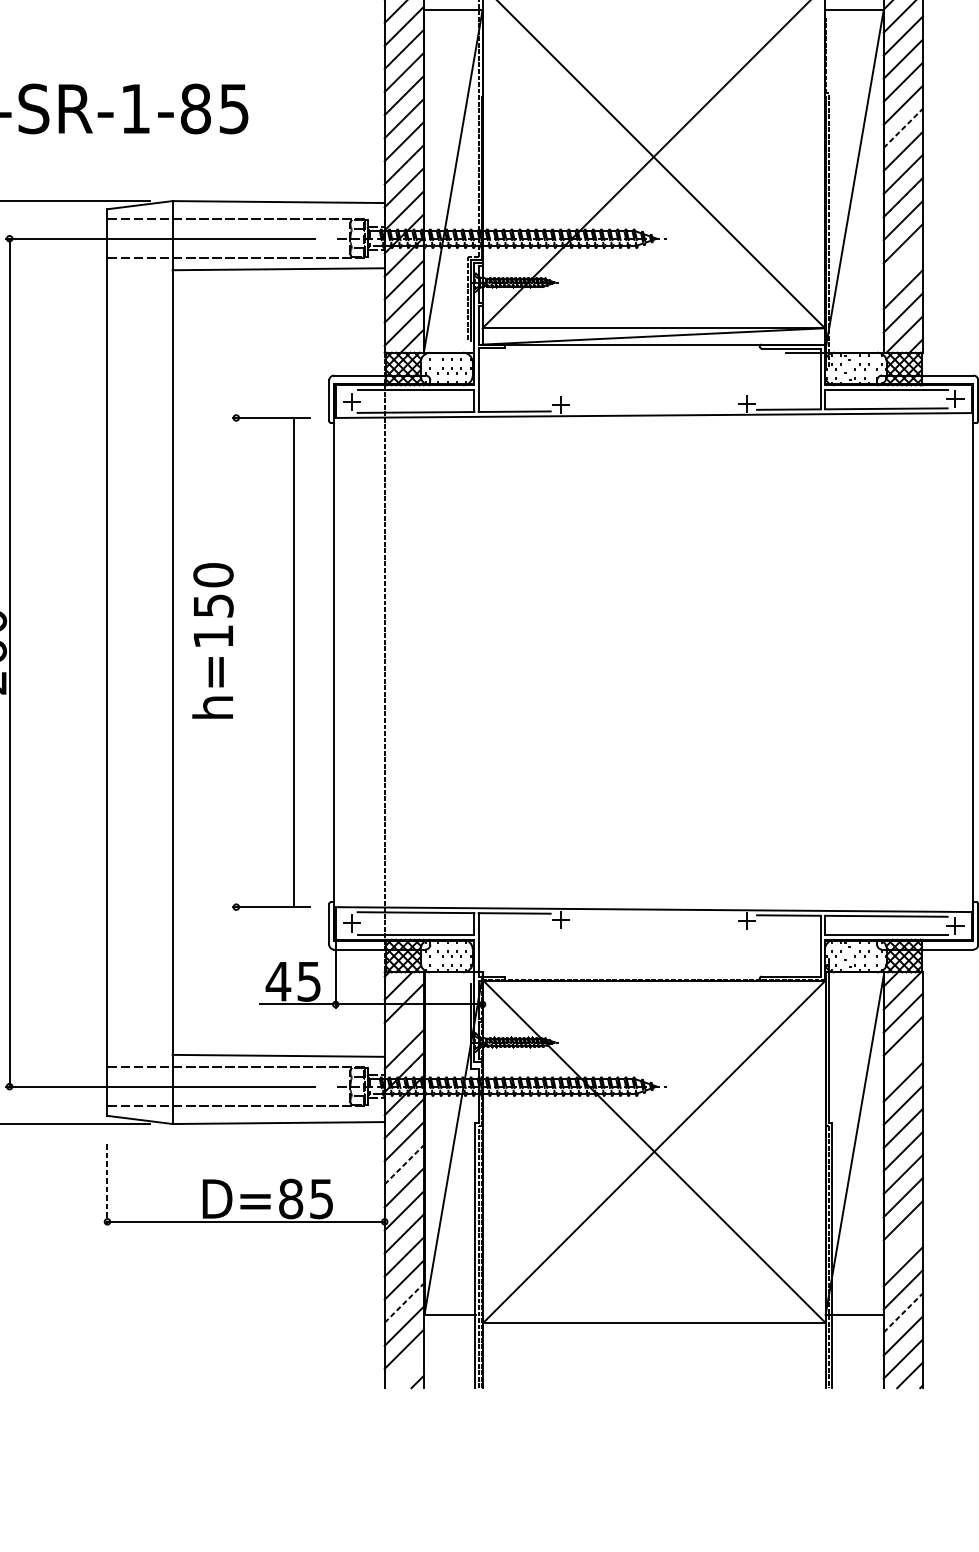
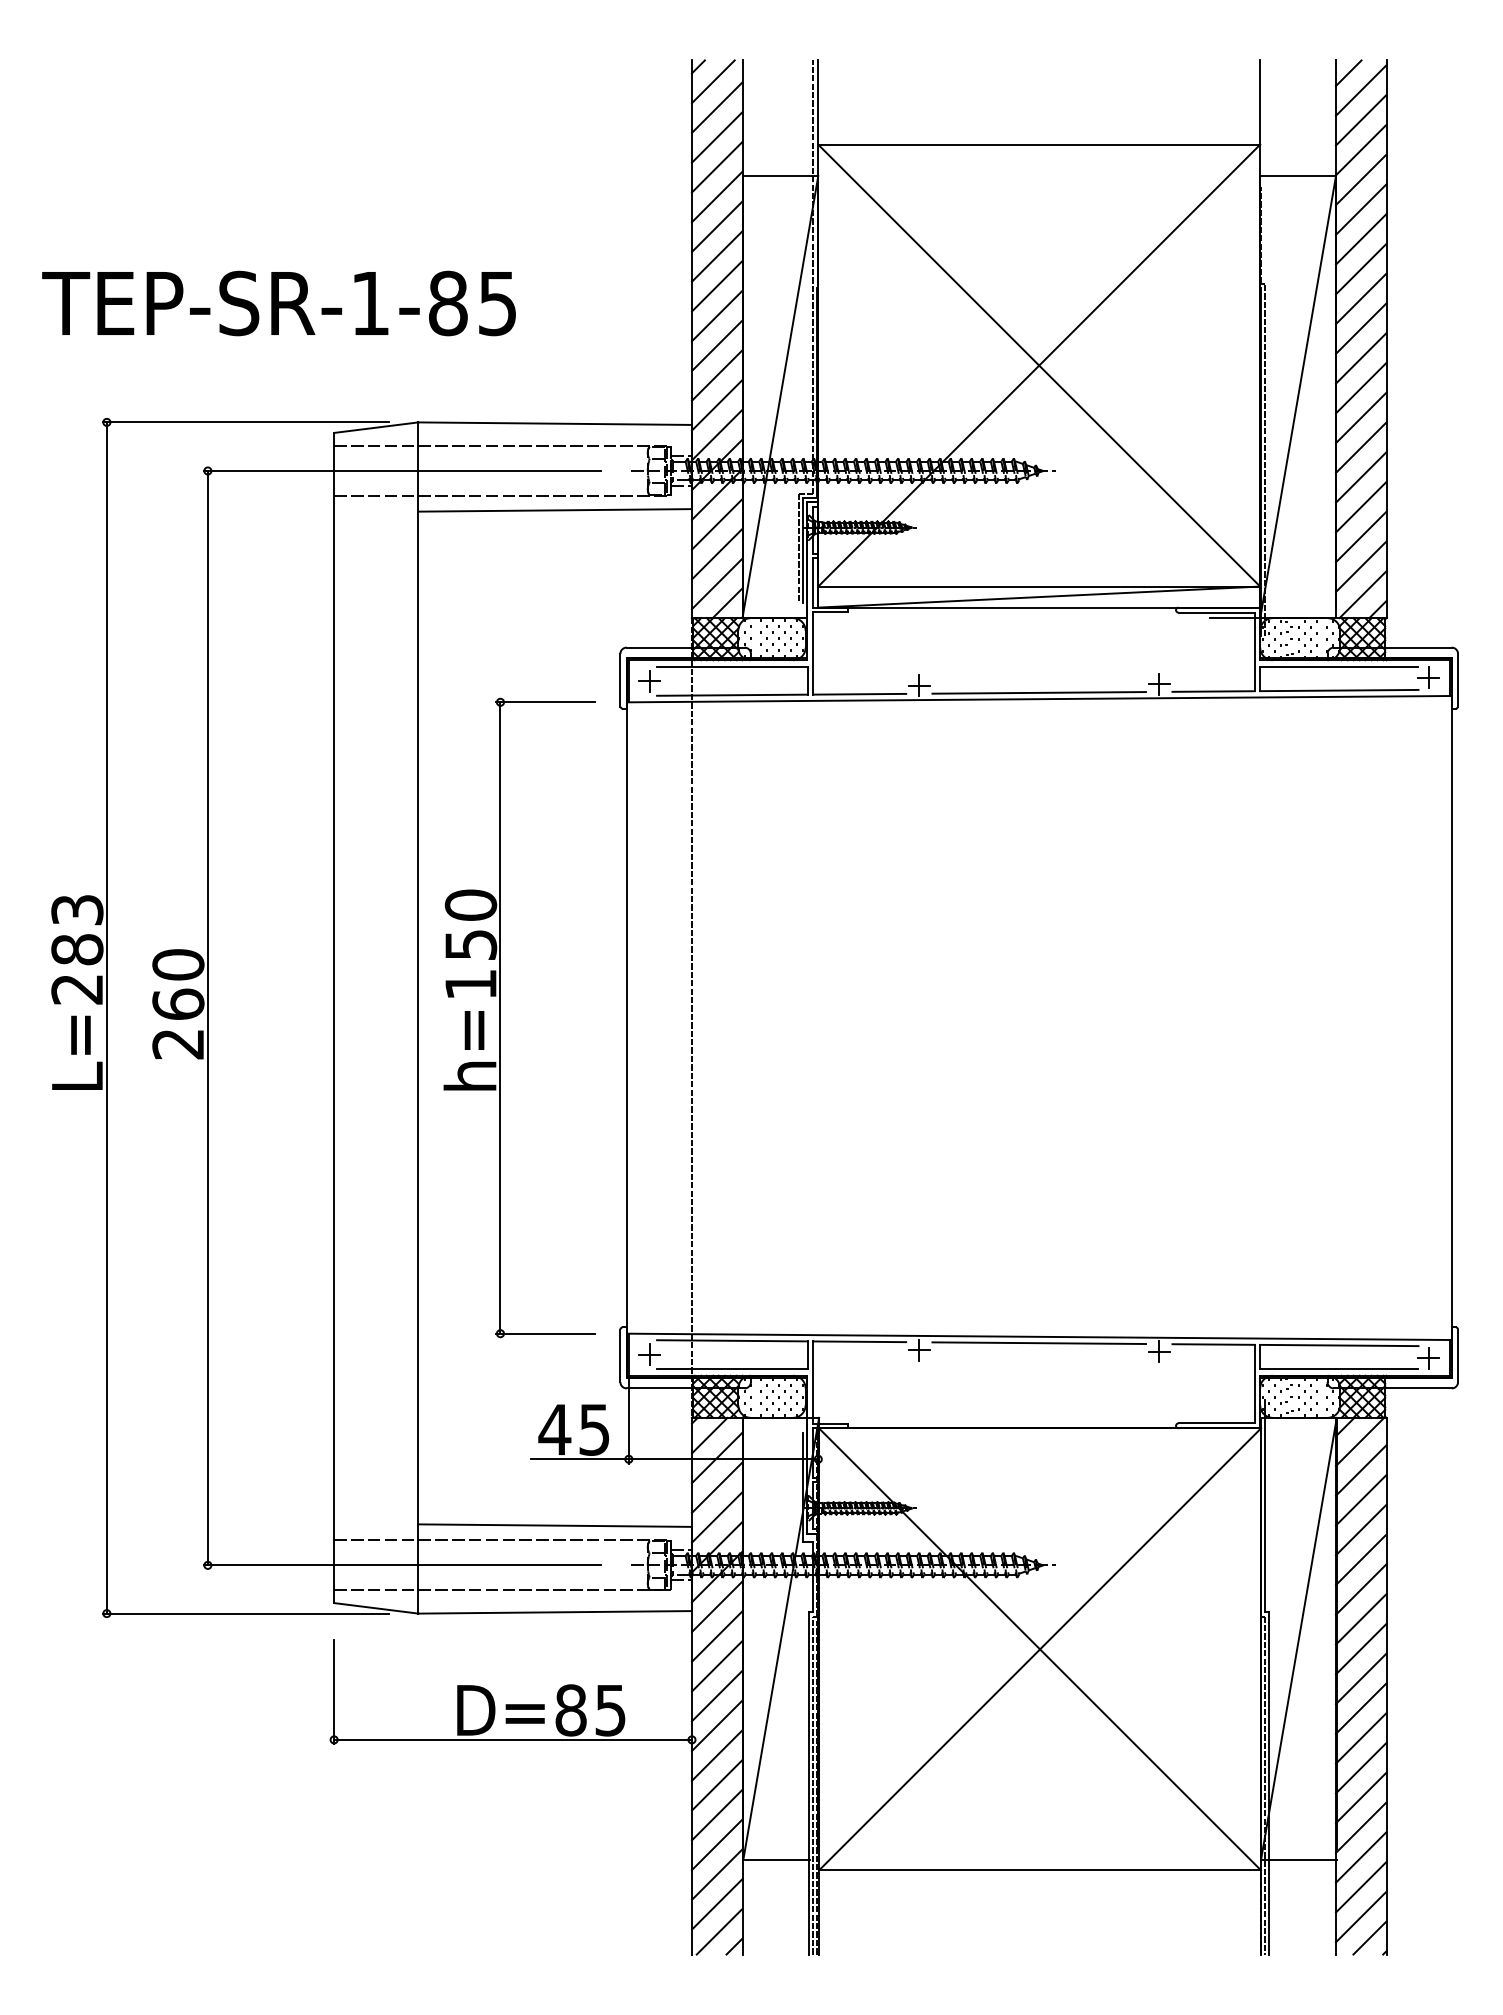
line: (903, 128) -> (1361, 328), dashed -> solid
line: (902, 266) -> (1360, 506), added
line: (653, 410) -> (1038, 692), added
line: (293, 662) -> (500, 1017), moved
line: (653, 914) -> (1038, 1343), added
line: (403, 1026) -> (716, 1487), added
line: (902, 1058) -> (1360, 1529), added
line: (404, 1165) -> (717, 1666), dashed -> solid
line: (107, 1185) -> (334, 1692), dashed -> solid
line: (902, 1243) -> (1360, 1767), added
line: (404, 1302) -> (717, 1844), dashed -> solid
line: (903, 1312) -> (1361, 1857), dashed -> solid
line: (406, 1370) -> (719, 1931), added

